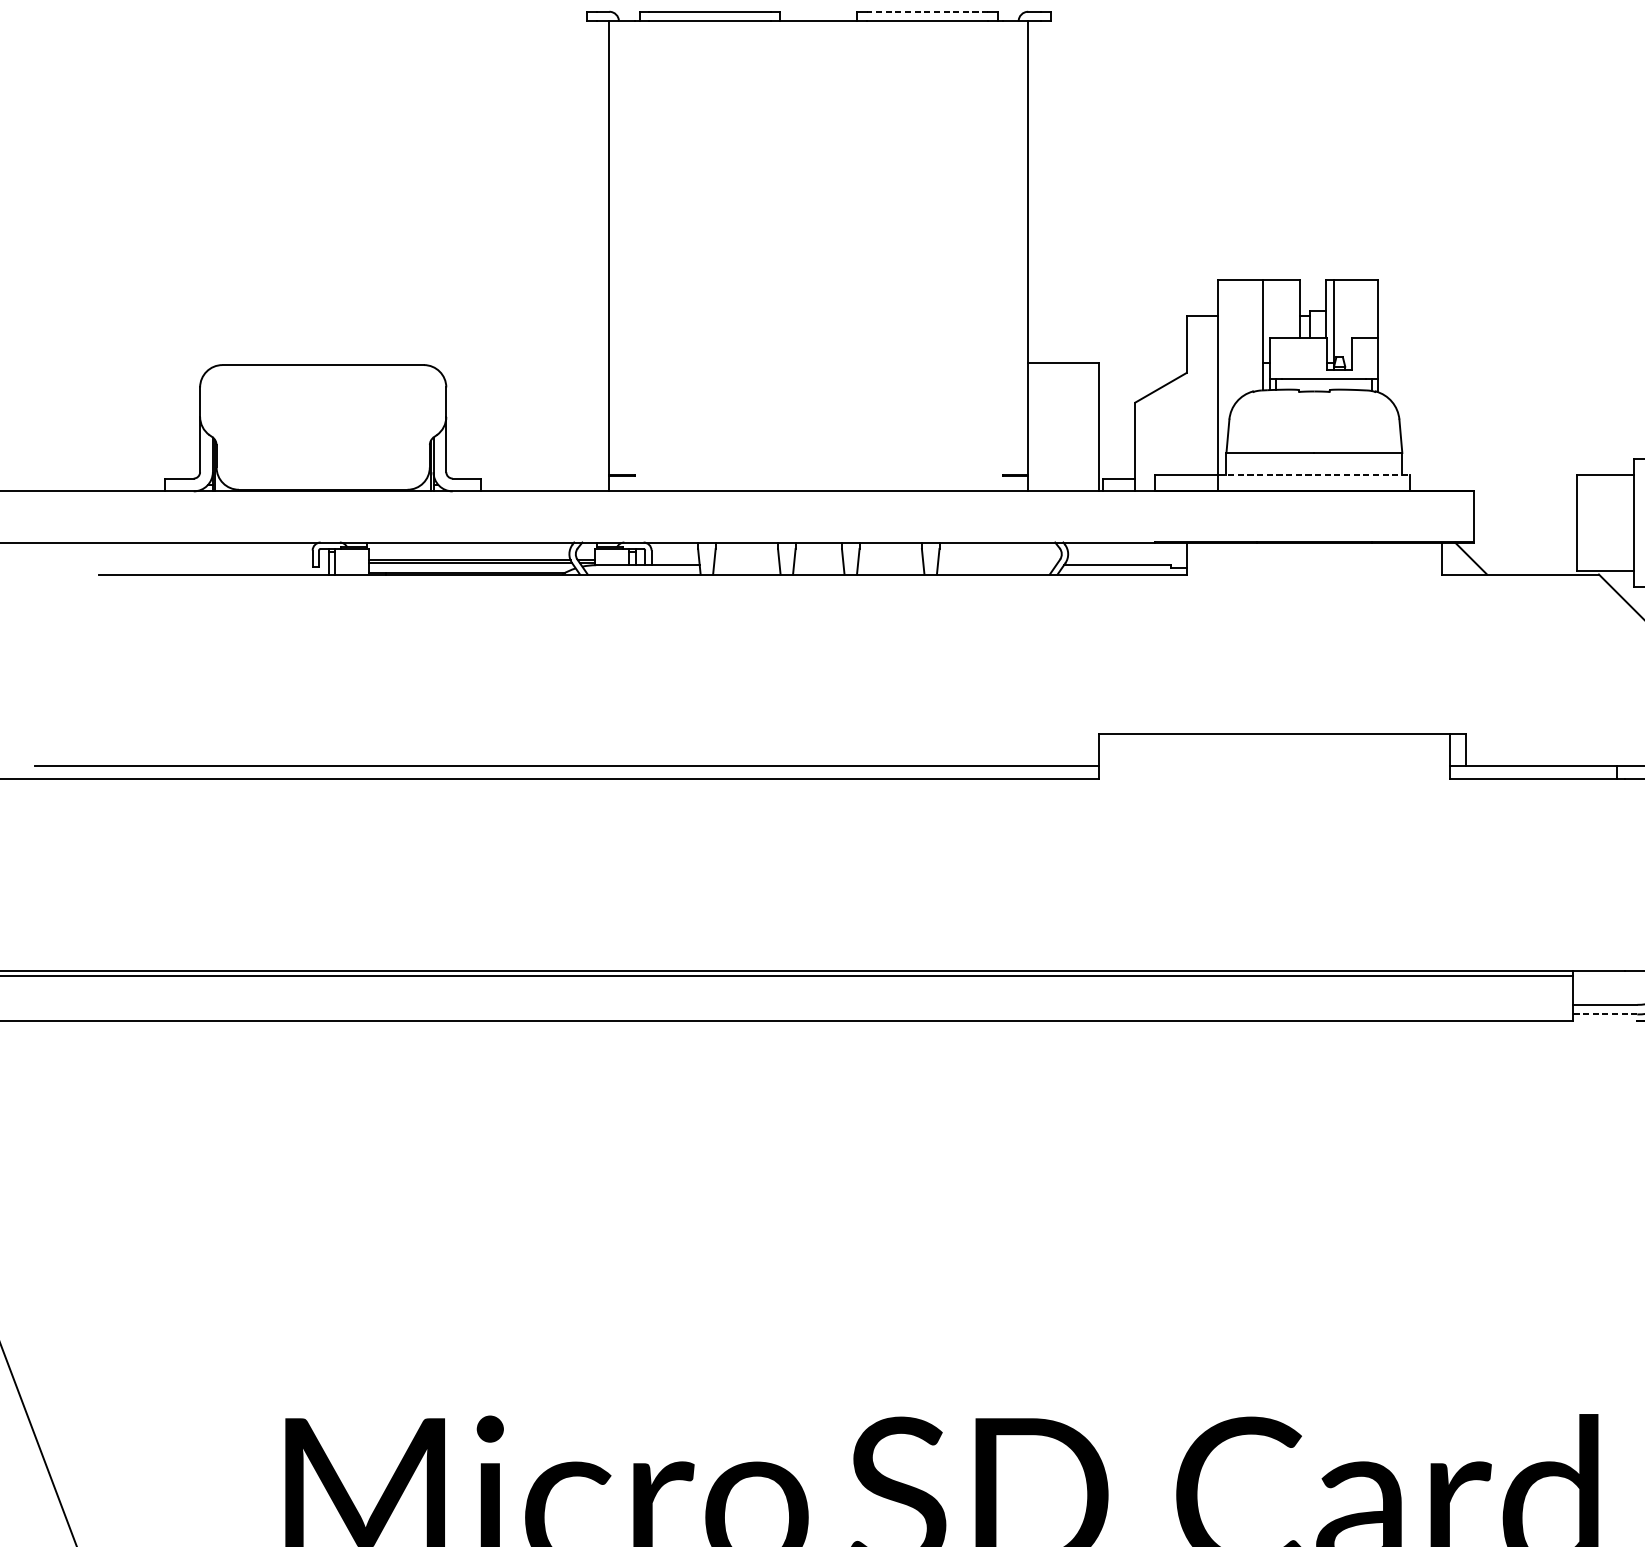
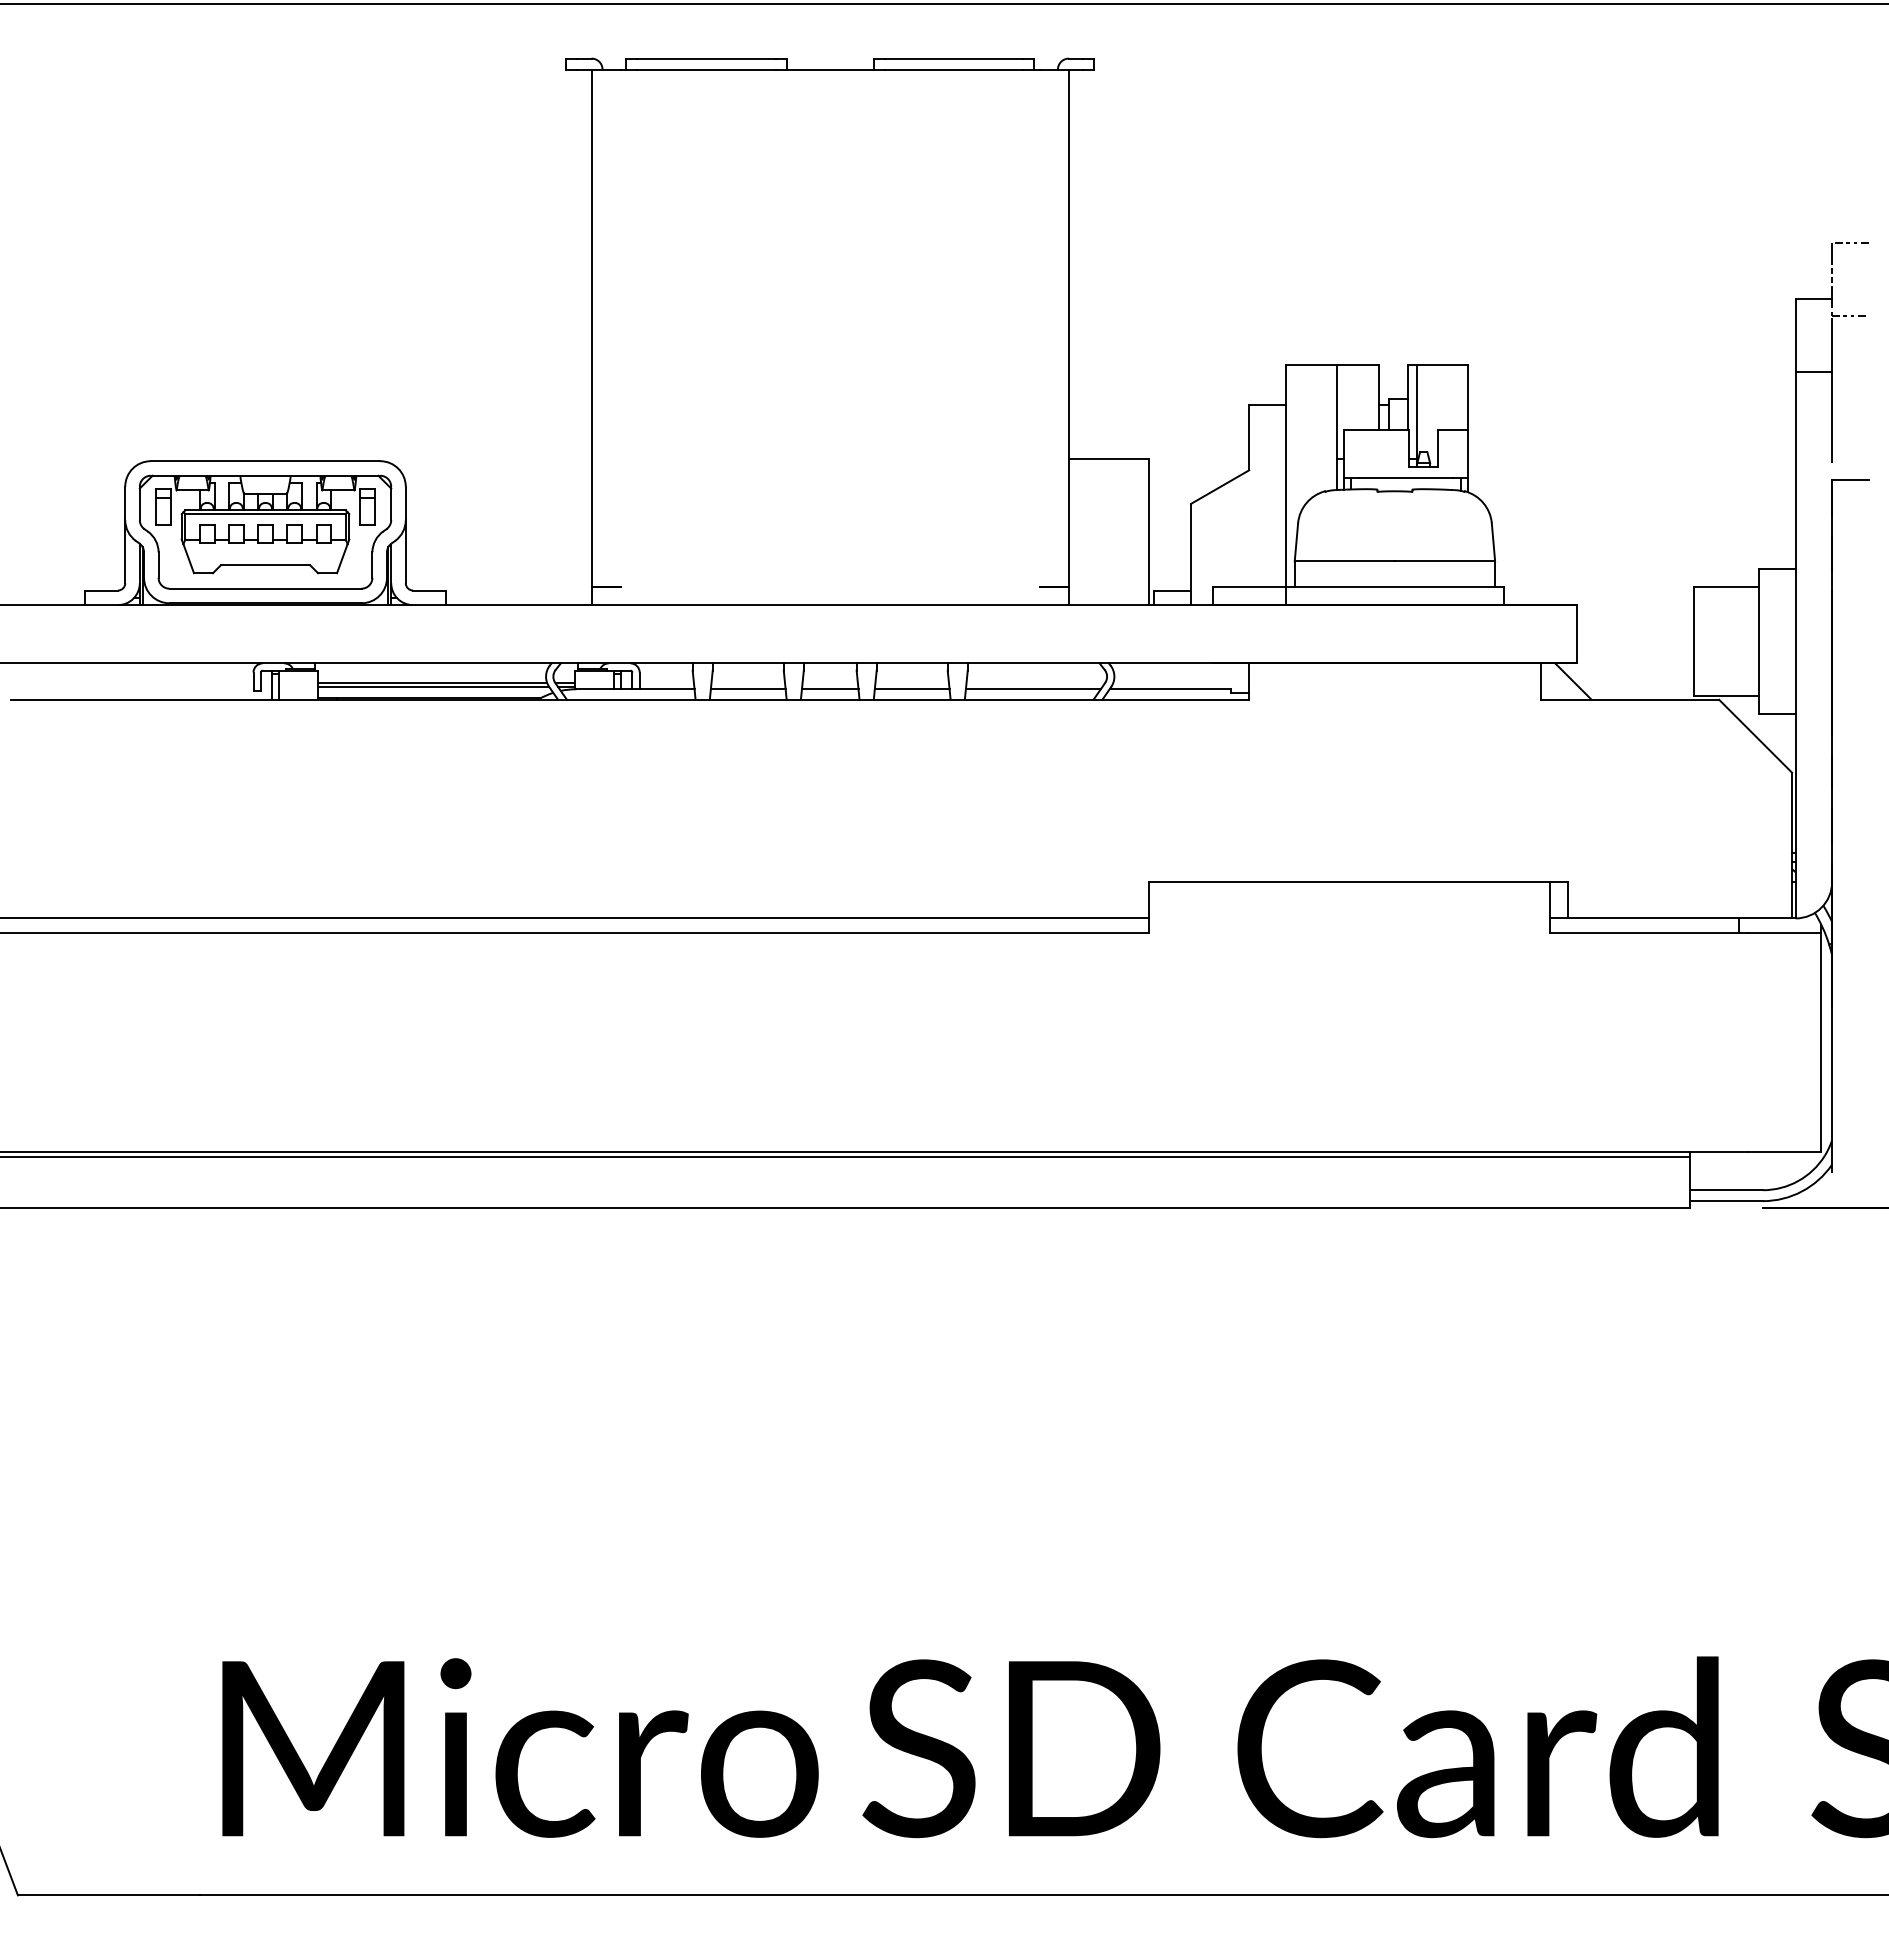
line: (926, 11) -> (953, 58), dashed -> solid
part: (323, 426) -> (265, 531), added
line: (1314, 475) -> (1395, 586), dashed -> solid
line: (746, 565) -> (747, 689), added
line: (818, 565) -> (829, 689), added
line: (890, 565) -> (911, 689), added
line: (996, 565) -> (1032, 689), added
line: (1605, 1014) -> (1726, 1201), dashed -> solid

